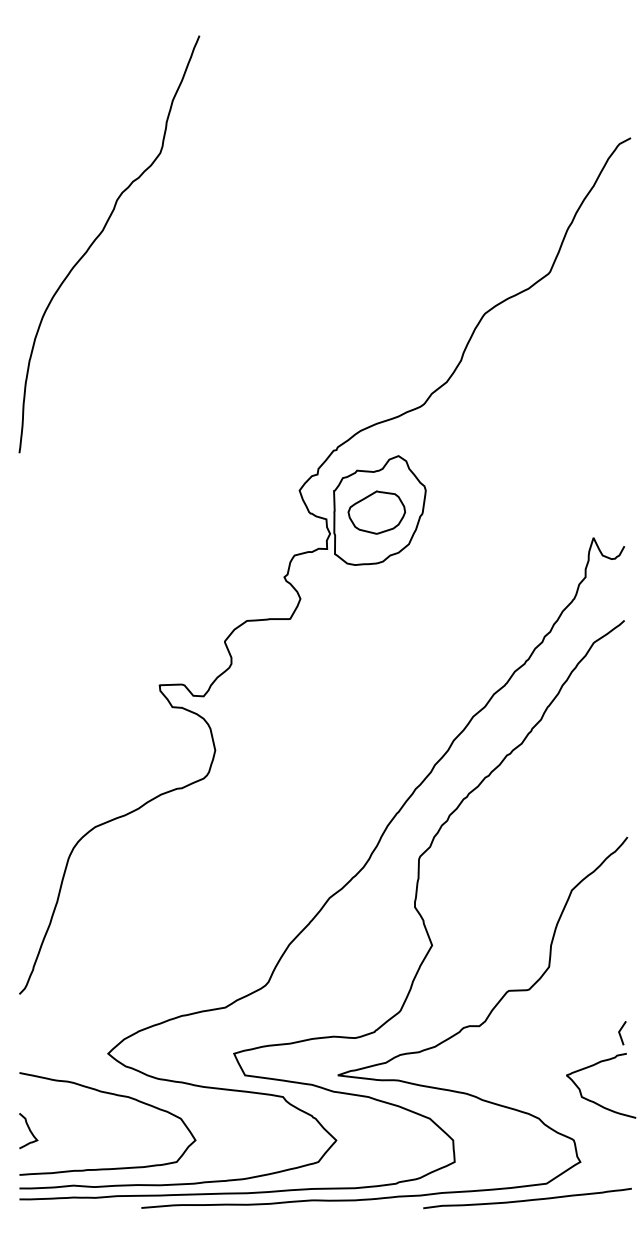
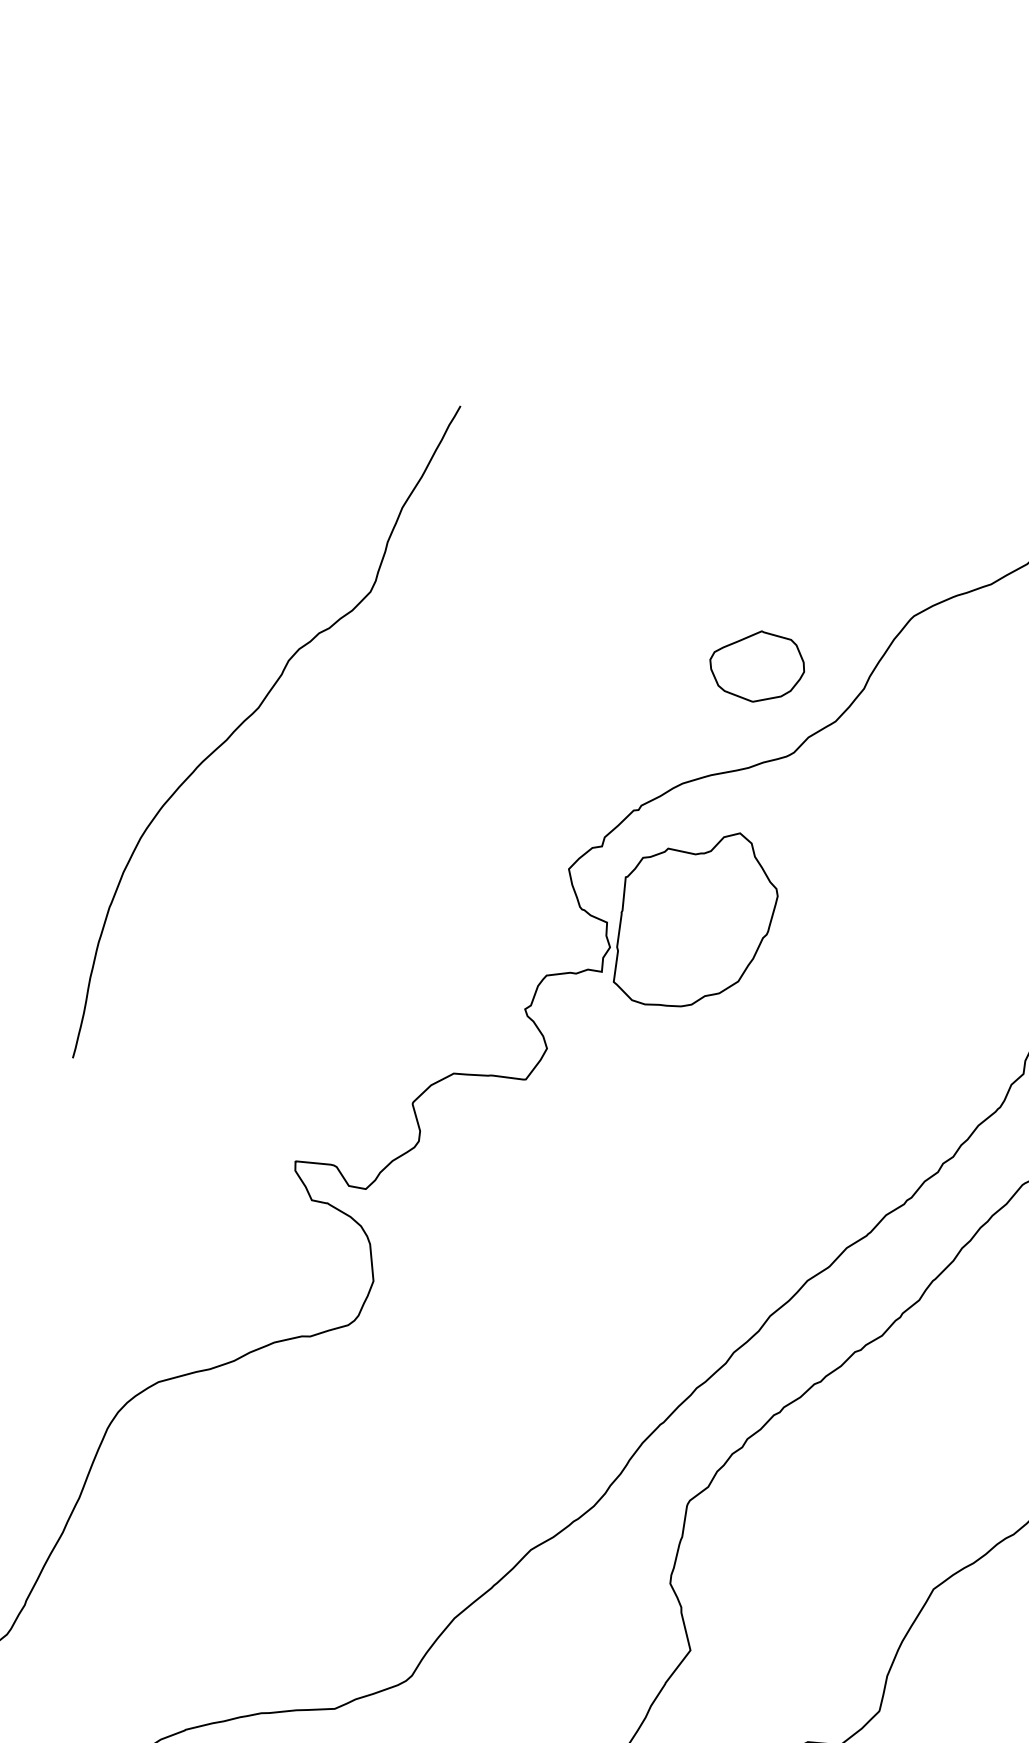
curve: (100, 235) -> (253, 715), moved
part: (376, 512) -> (756, 666), moved

